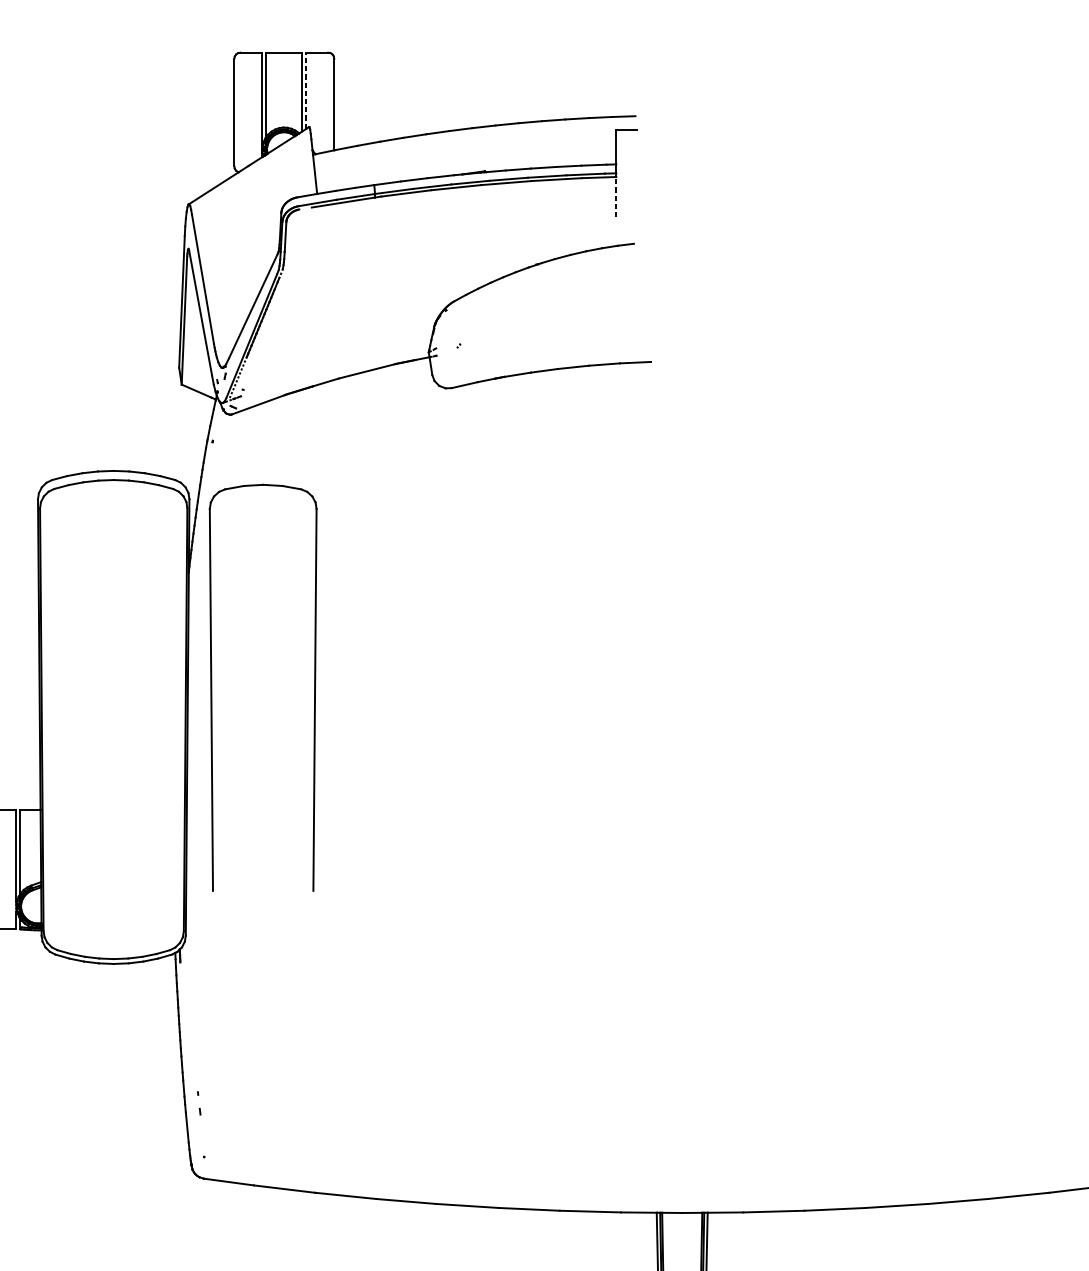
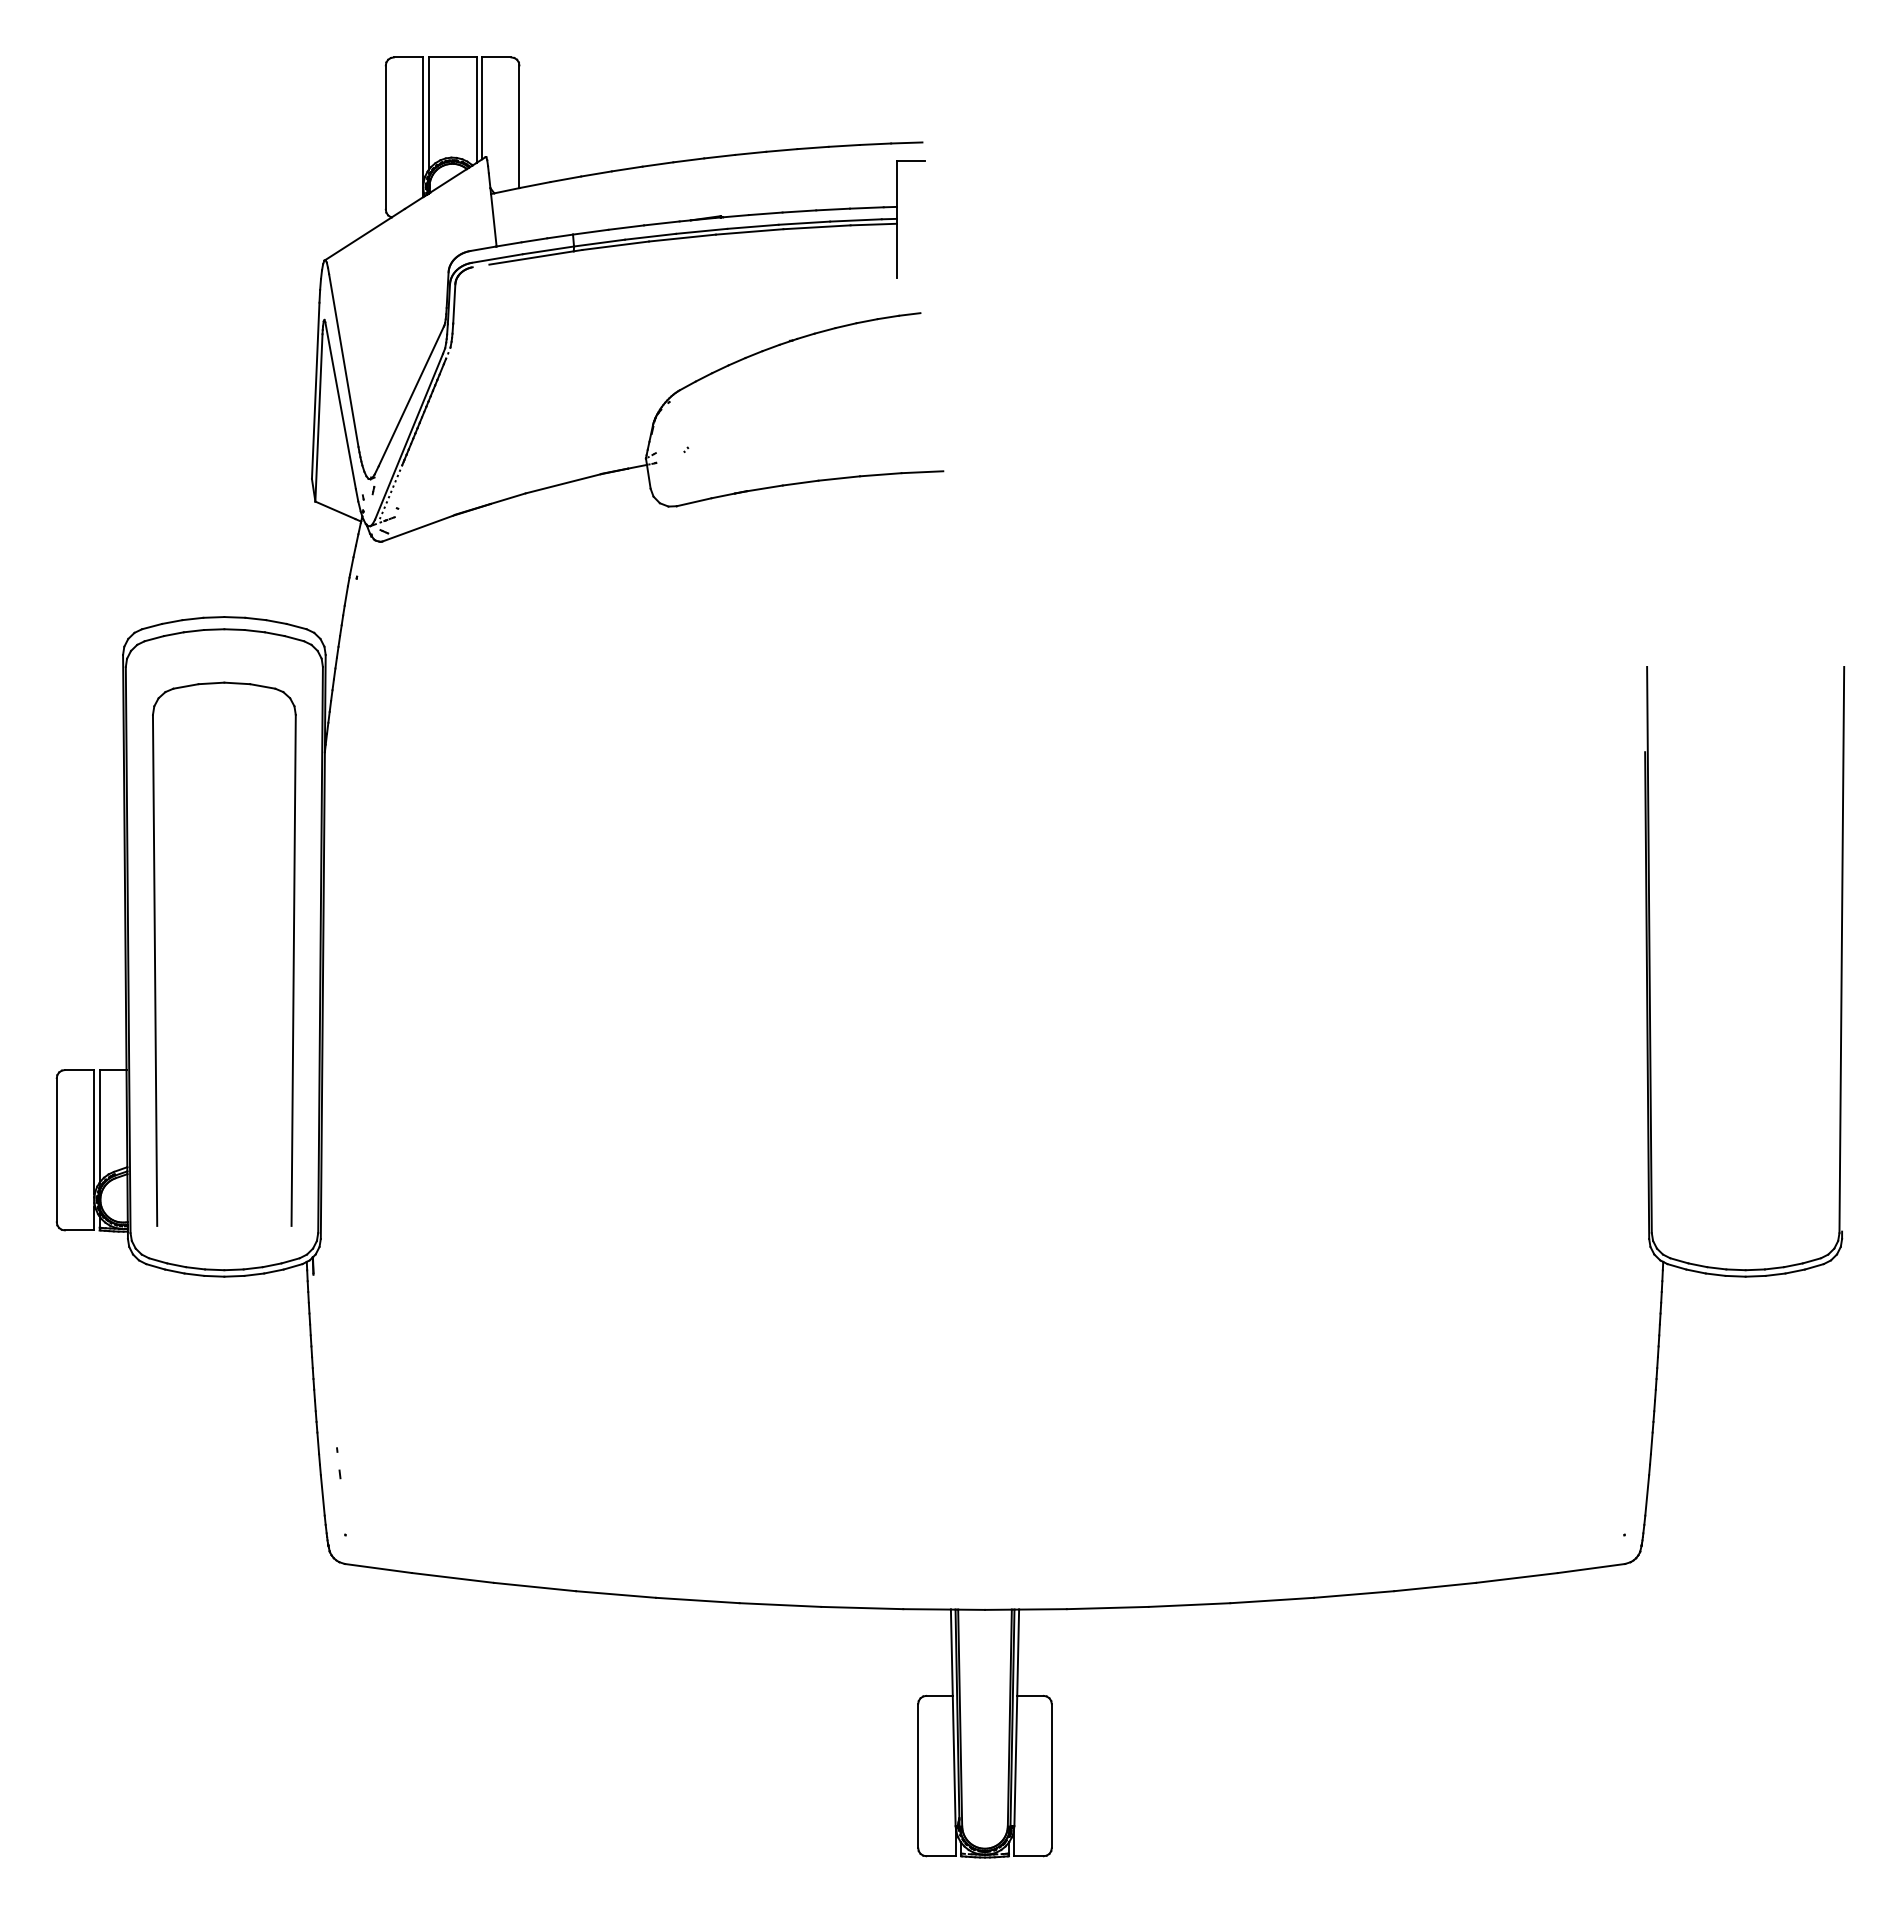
line: (306, 90) -> (482, 107), dashed -> solid
line: (616, 196) -> (896, 250), dashed -> solid
part: (314, 687) -> (292, 953), moved

